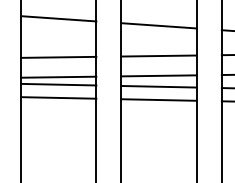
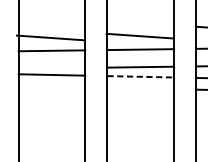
line: (58, 18) -> (50, 37), moved
line: (158, 25) -> (139, 35), moved
line: (58, 76) -> (51, 67), removed
line: (159, 86) -> (141, 76), solid -> dashed
line: (58, 97) -> (51, 86), removed
line: (158, 99) -> (140, 88), removed

